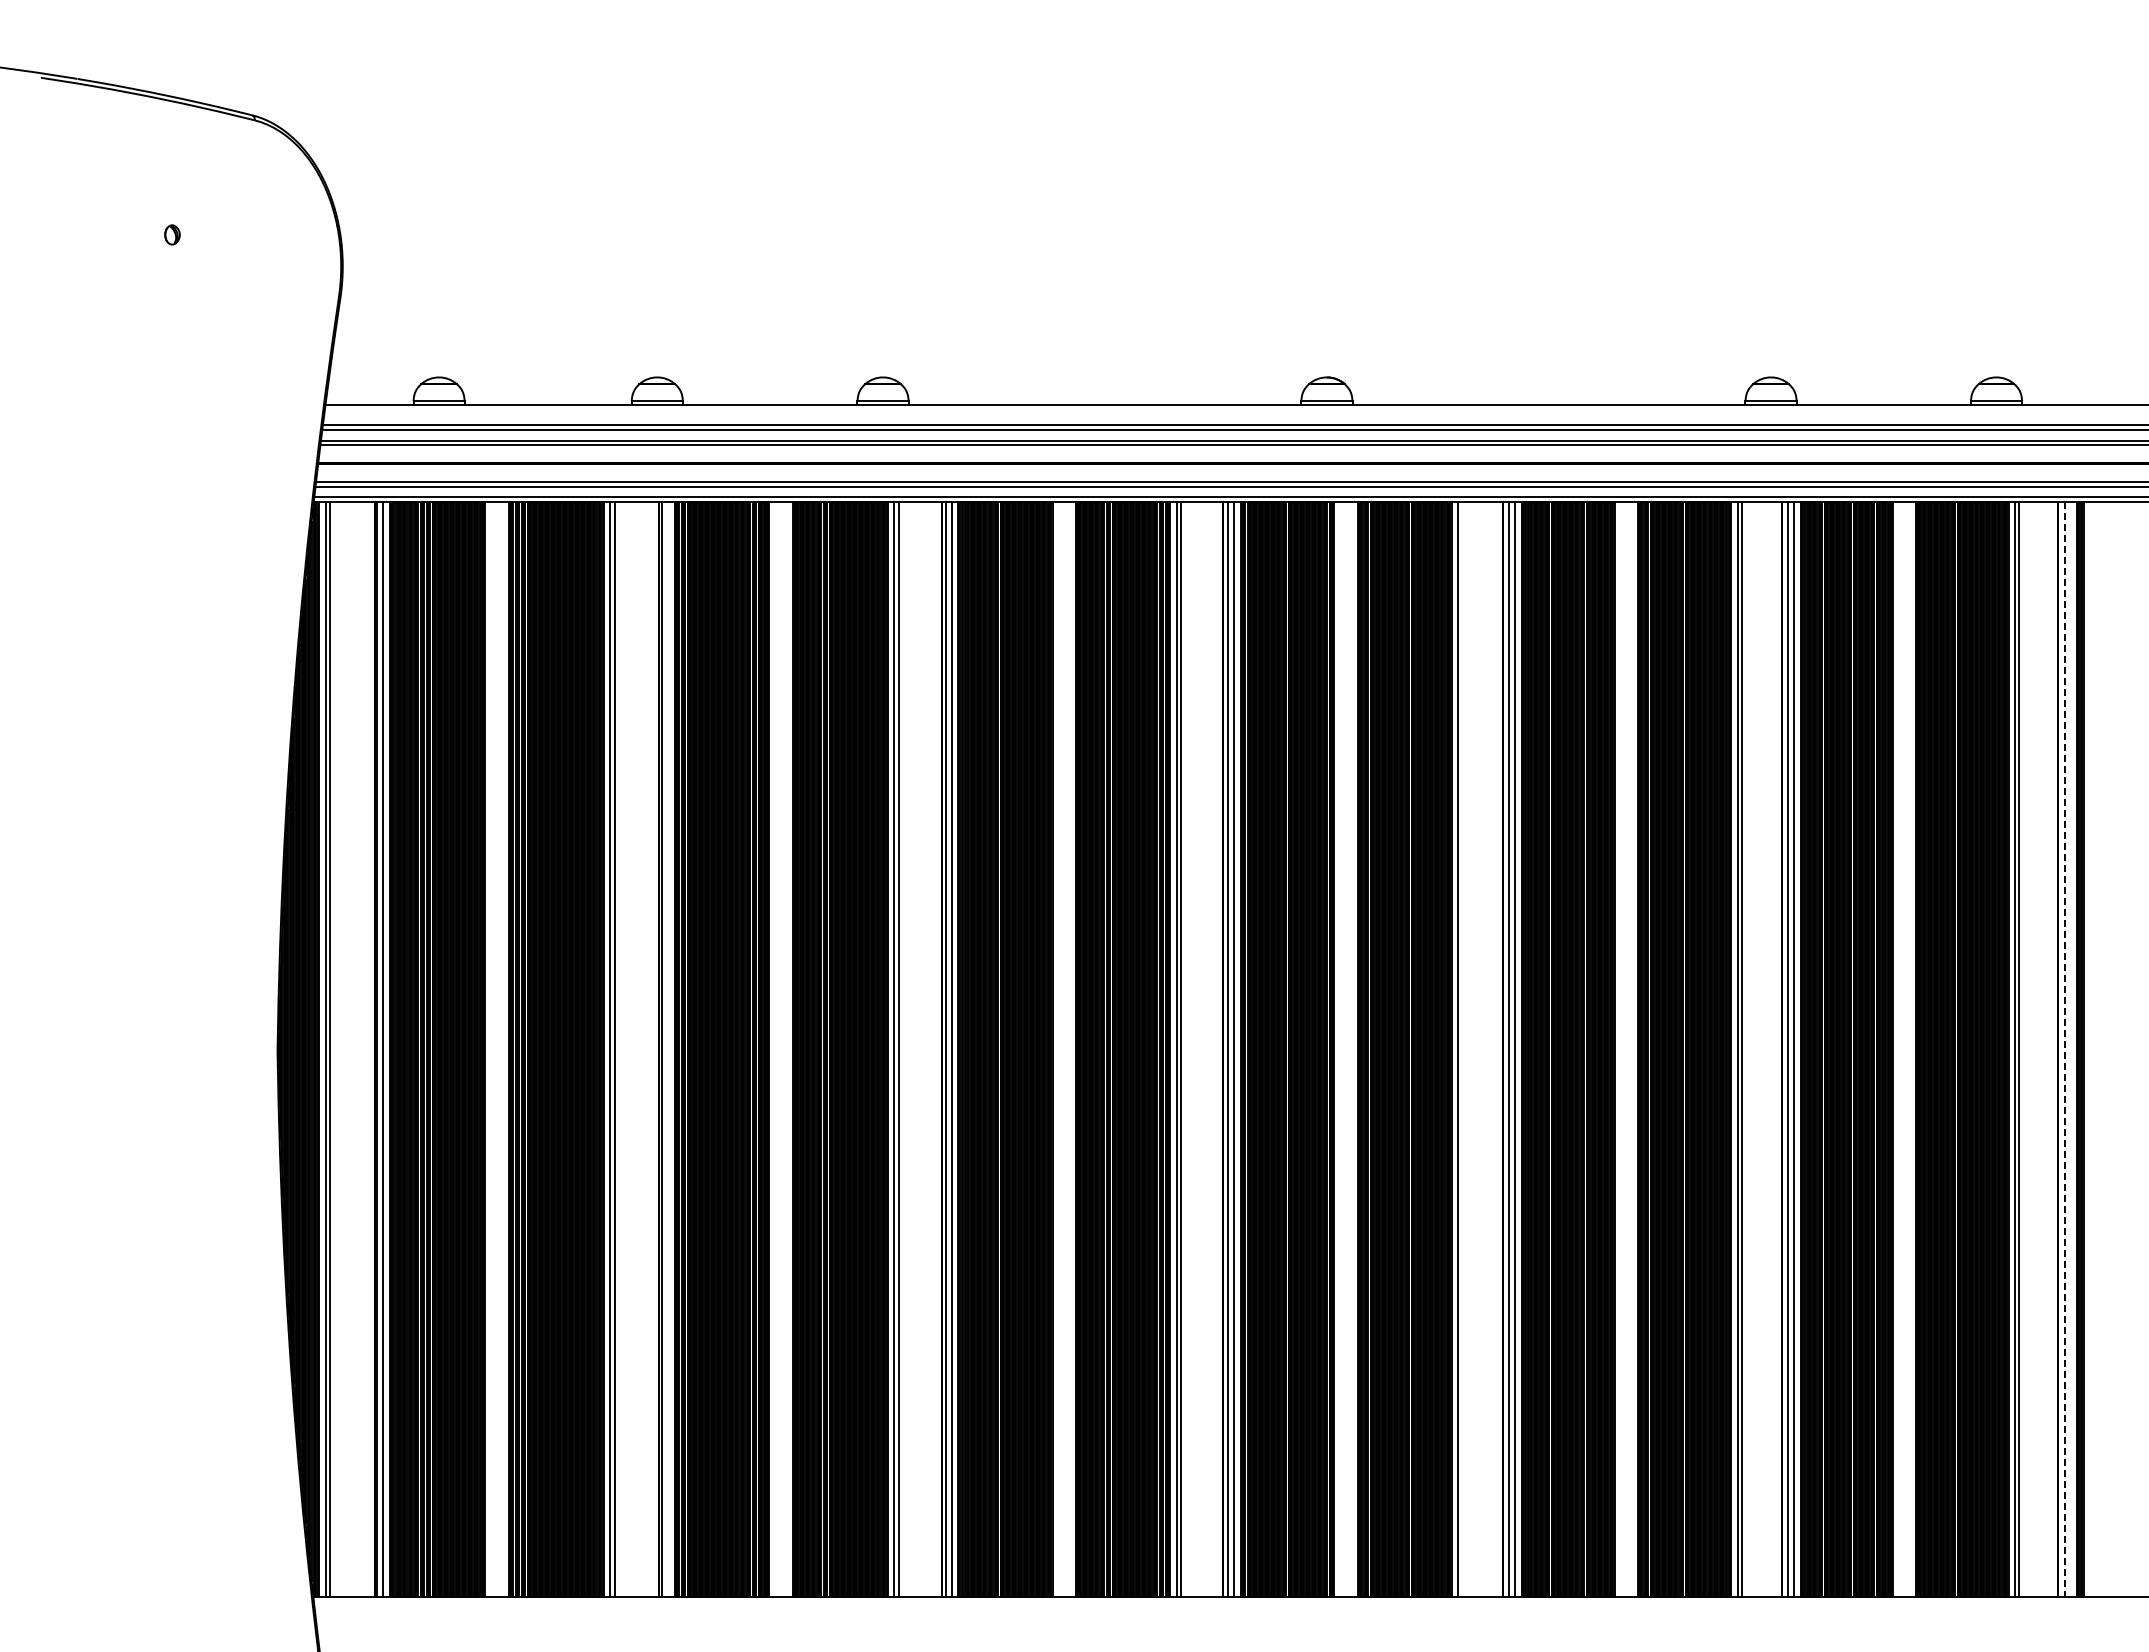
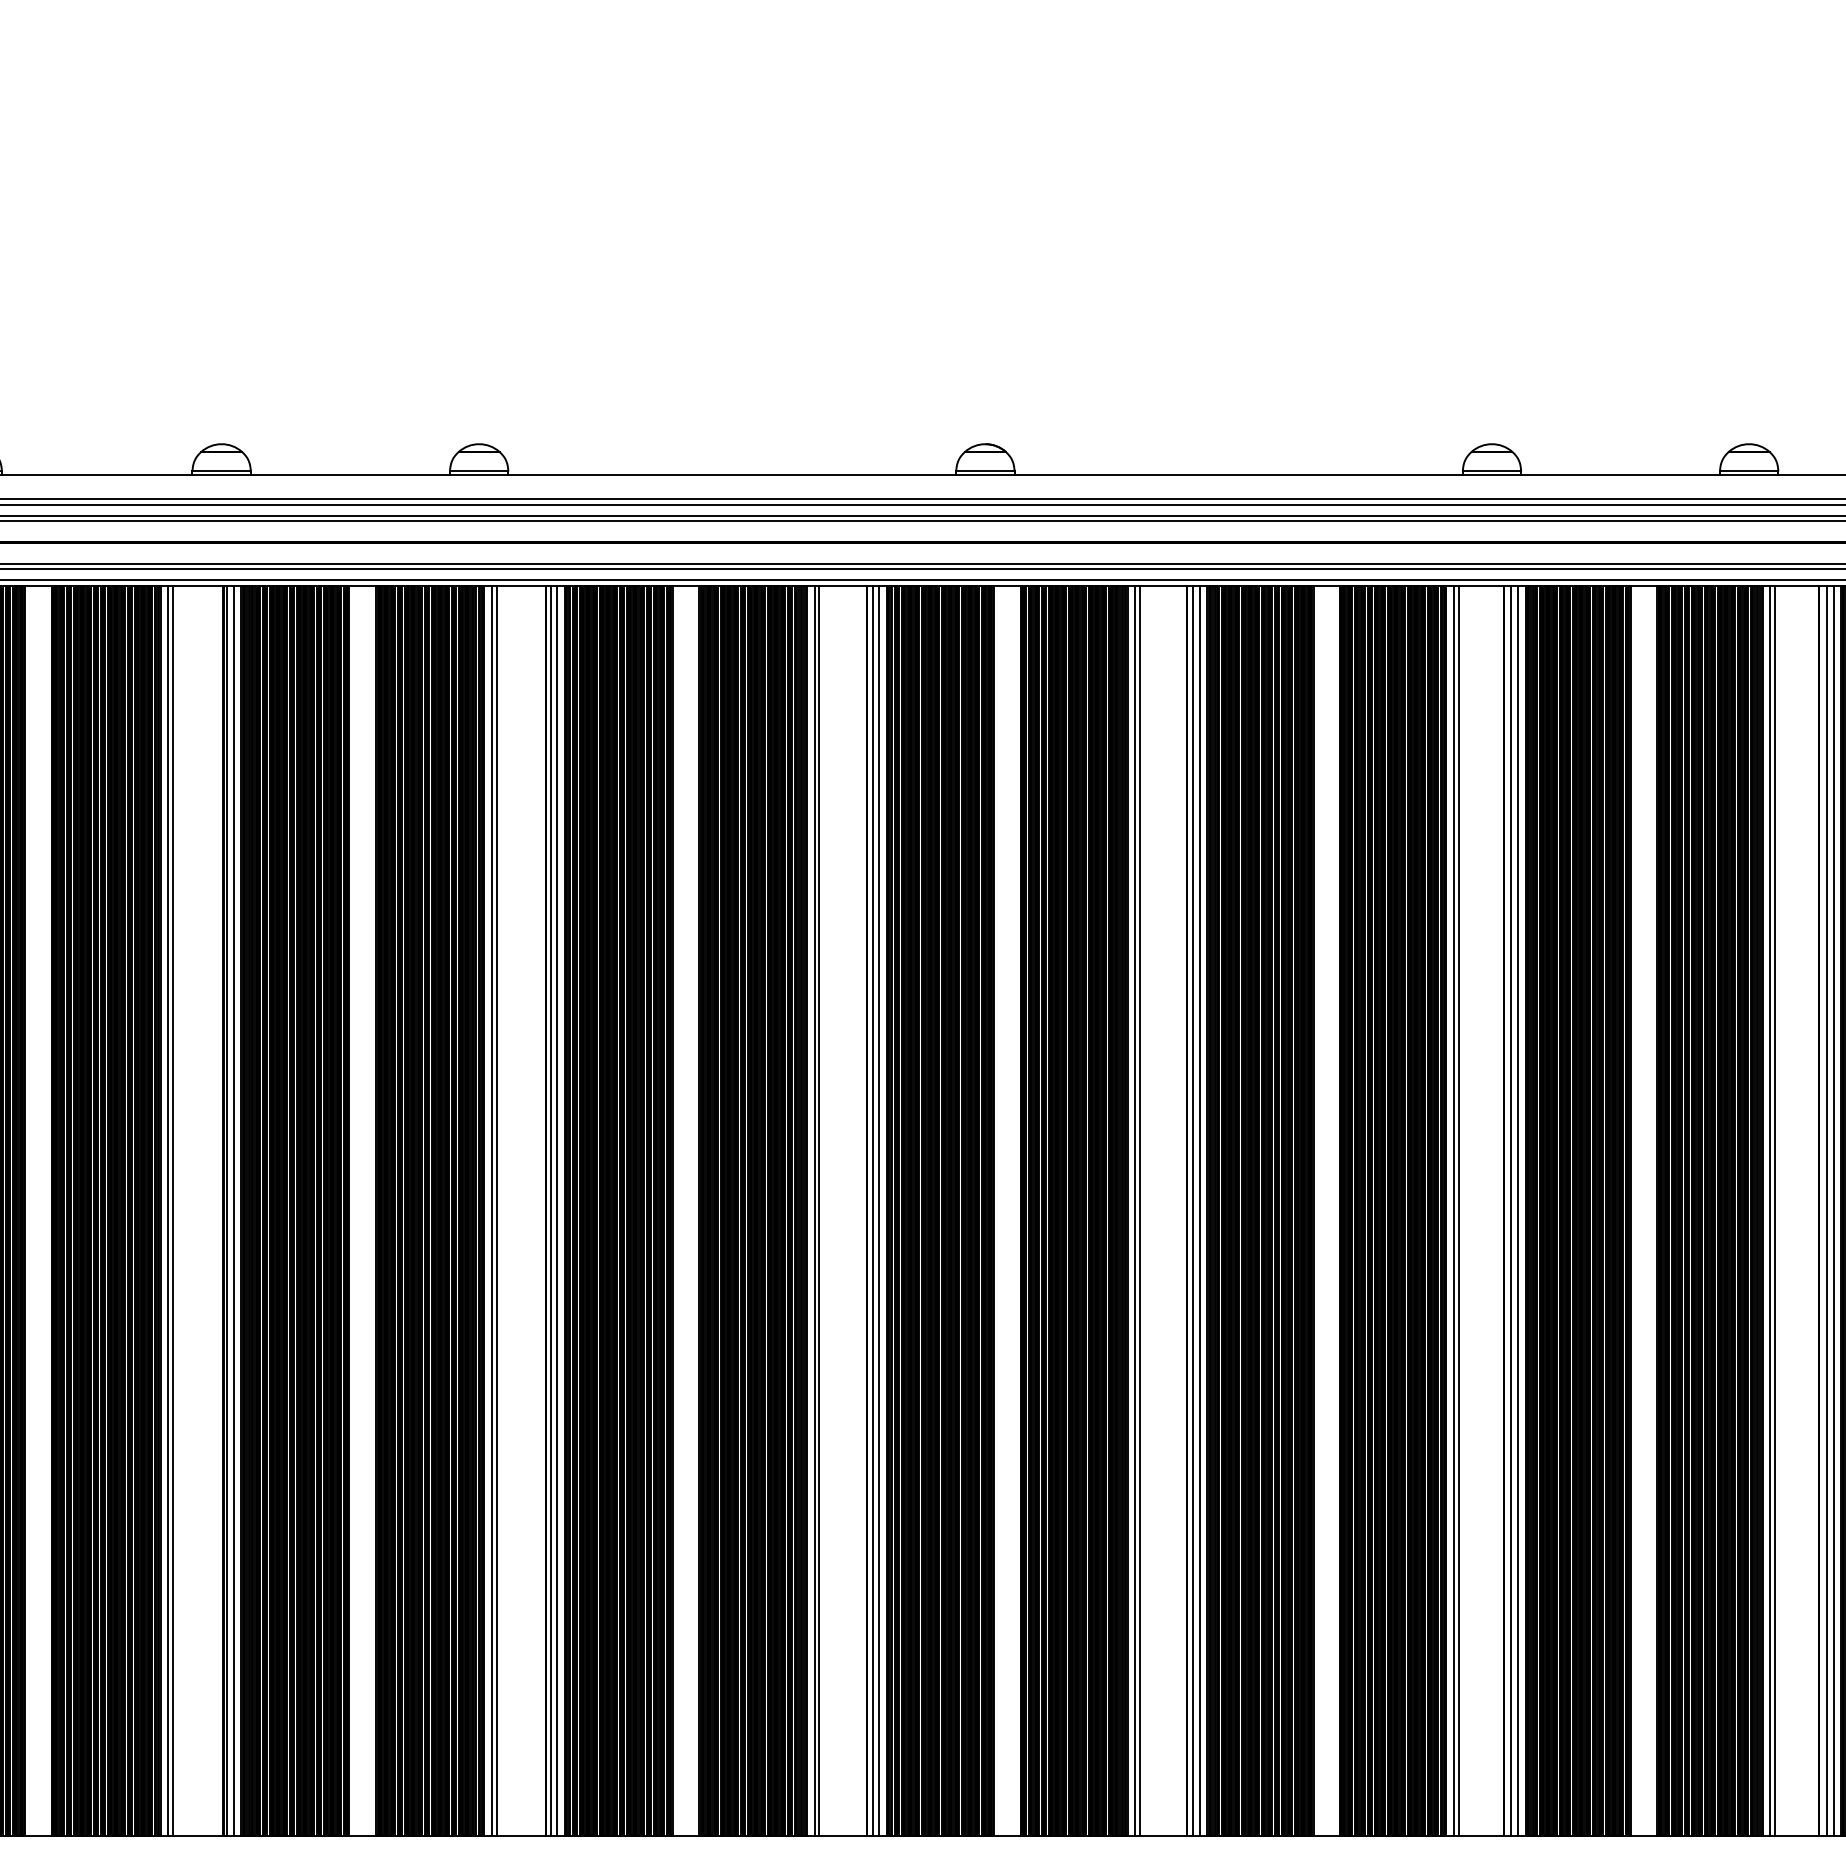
line: (667, 1049) -> (233, 1210), added
line: (1462, 1049) -> (1140, 1210), added
line: (2064, 1049) -> (1826, 1210), dashed -> solid
line: (2070, 1049) -> (1833, 1210), added

